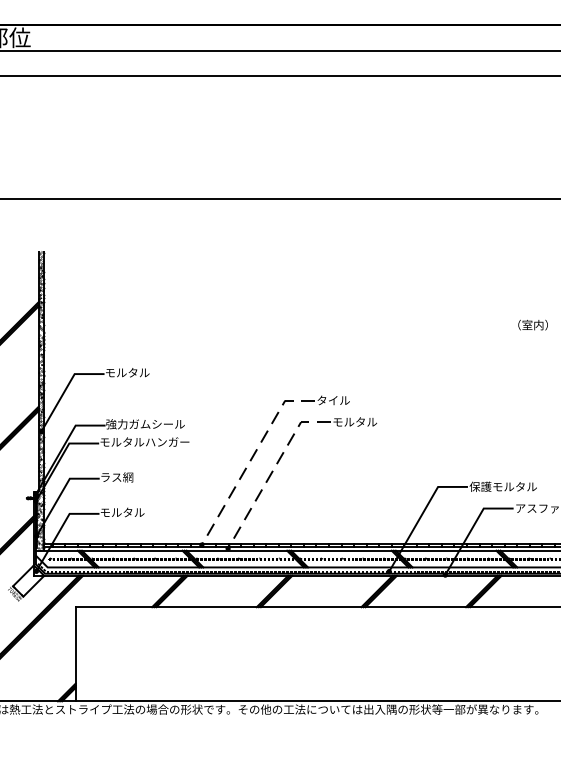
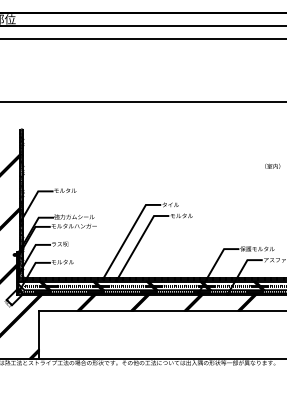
line: (251, 460) -> (128, 235), dashed -> solid
line: (272, 470) -> (139, 240), dashed -> solid

